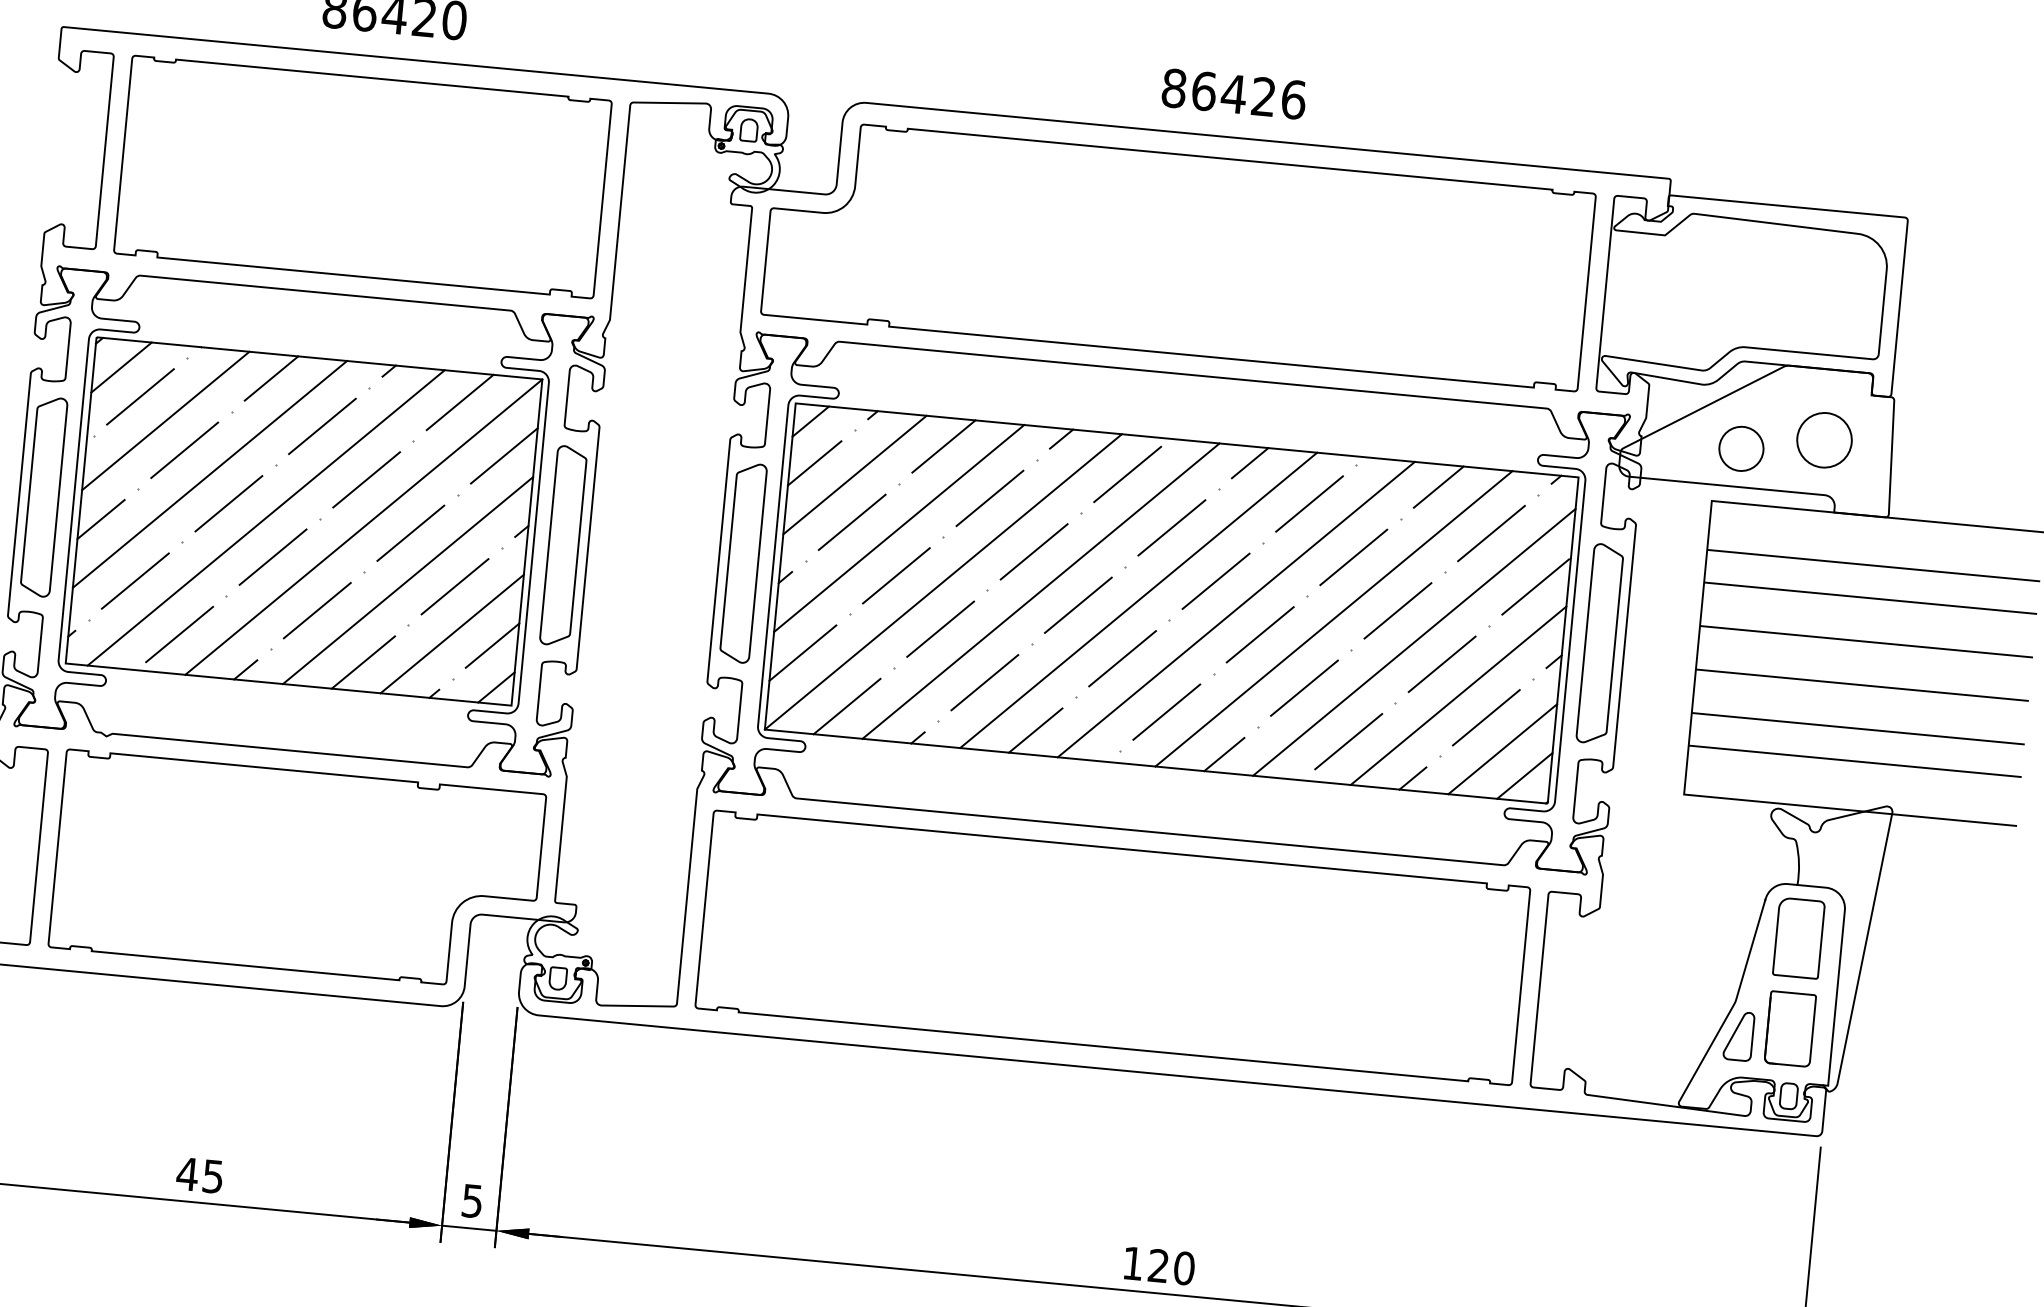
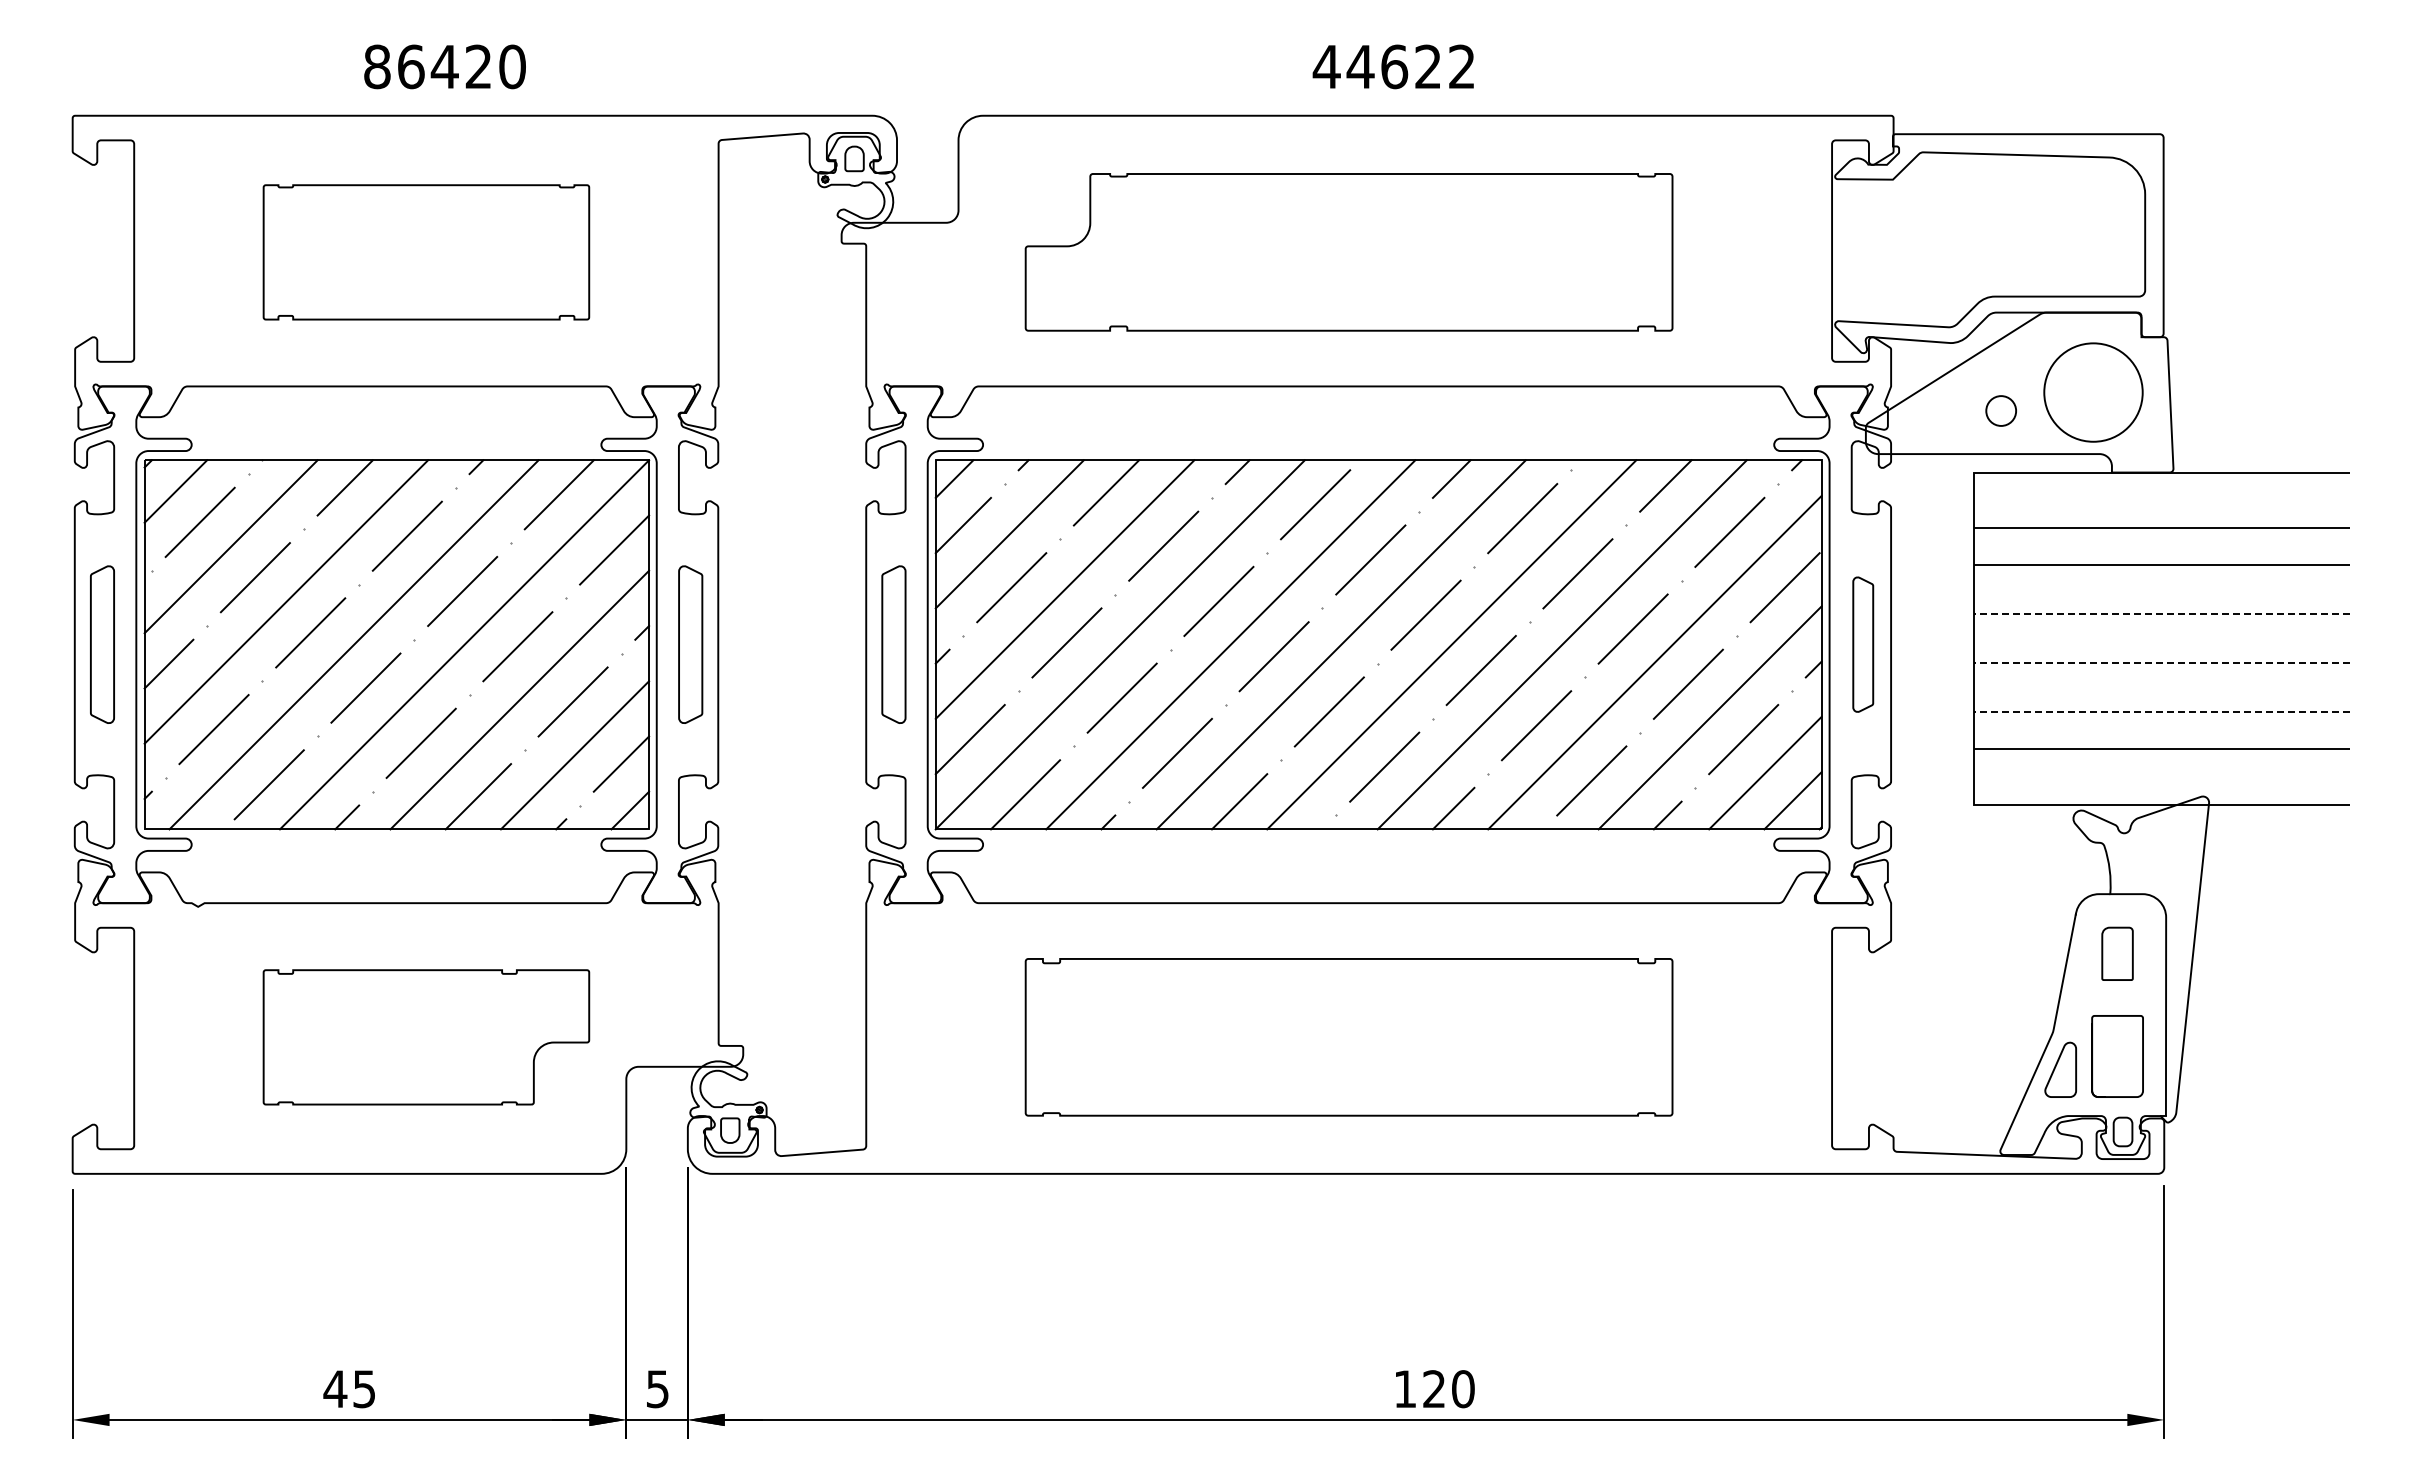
text: (1233, 93) -> (1393, 66), 86426 -> 44622
part: (363, 177) -> (426, 252), size x0.6
part: (1177, 254) -> (1348, 252), size x0.7
circle: (1824, 440) -> (2093, 392), size x1.6
circle: (1741, 448) -> (2001, 410), size x0.6
part: (43, 496) -> (102, 644), size x0.7
part: (563, 545) -> (690, 644), size x0.7
part: (742, 562) -> (893, 644), size x0.7
line: (1866, 642) -> (2161, 614), solid -> dashed
part: (1599, 643) -> (1862, 644), size x0.6
line: (1861, 685) -> (2161, 663), solid -> dashed
line: (1857, 728) -> (2161, 712), solid -> dashed
part: (297, 871) -> (426, 1037), size x0.6
part: (1798, 938) -> (2117, 953), size x0.6
part: (1112, 948) -> (1348, 1037), size x0.7

